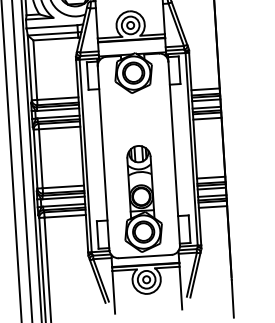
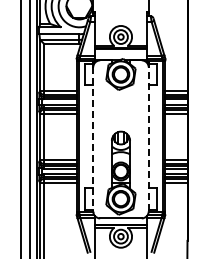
line: (173, 152) -> (148, 138), solid -> dashed
line: (103, 158) -> (93, 139), solid -> dashed

